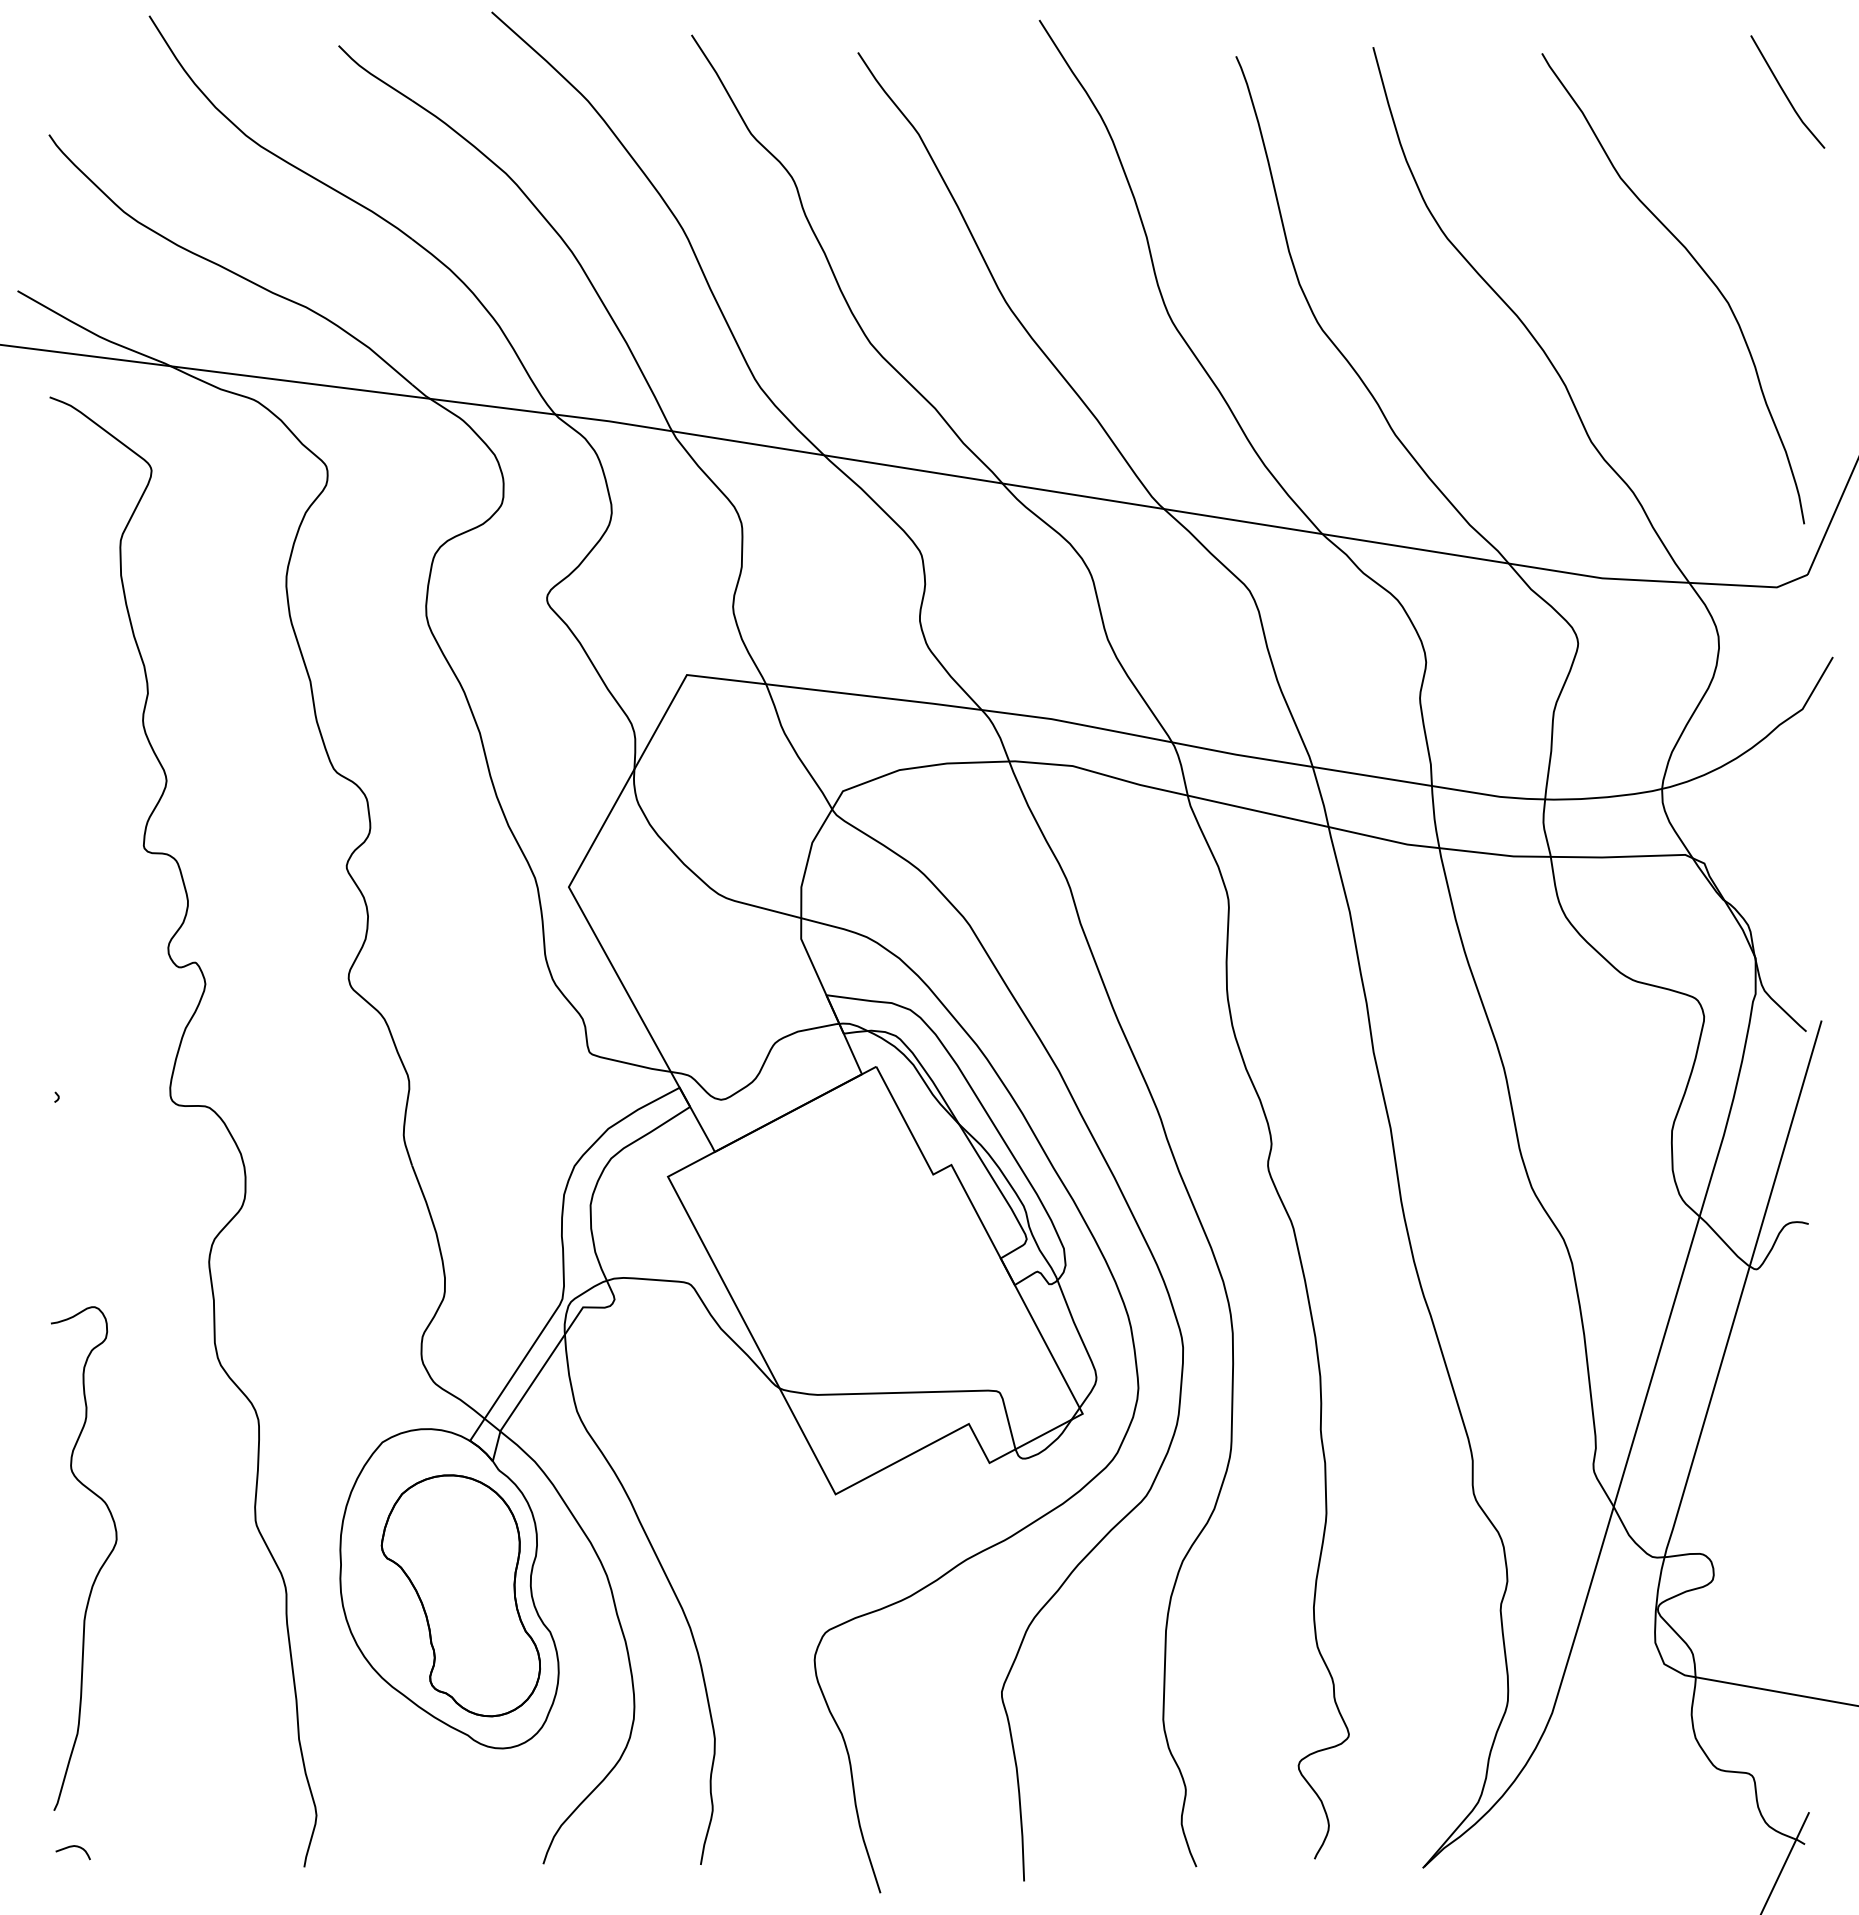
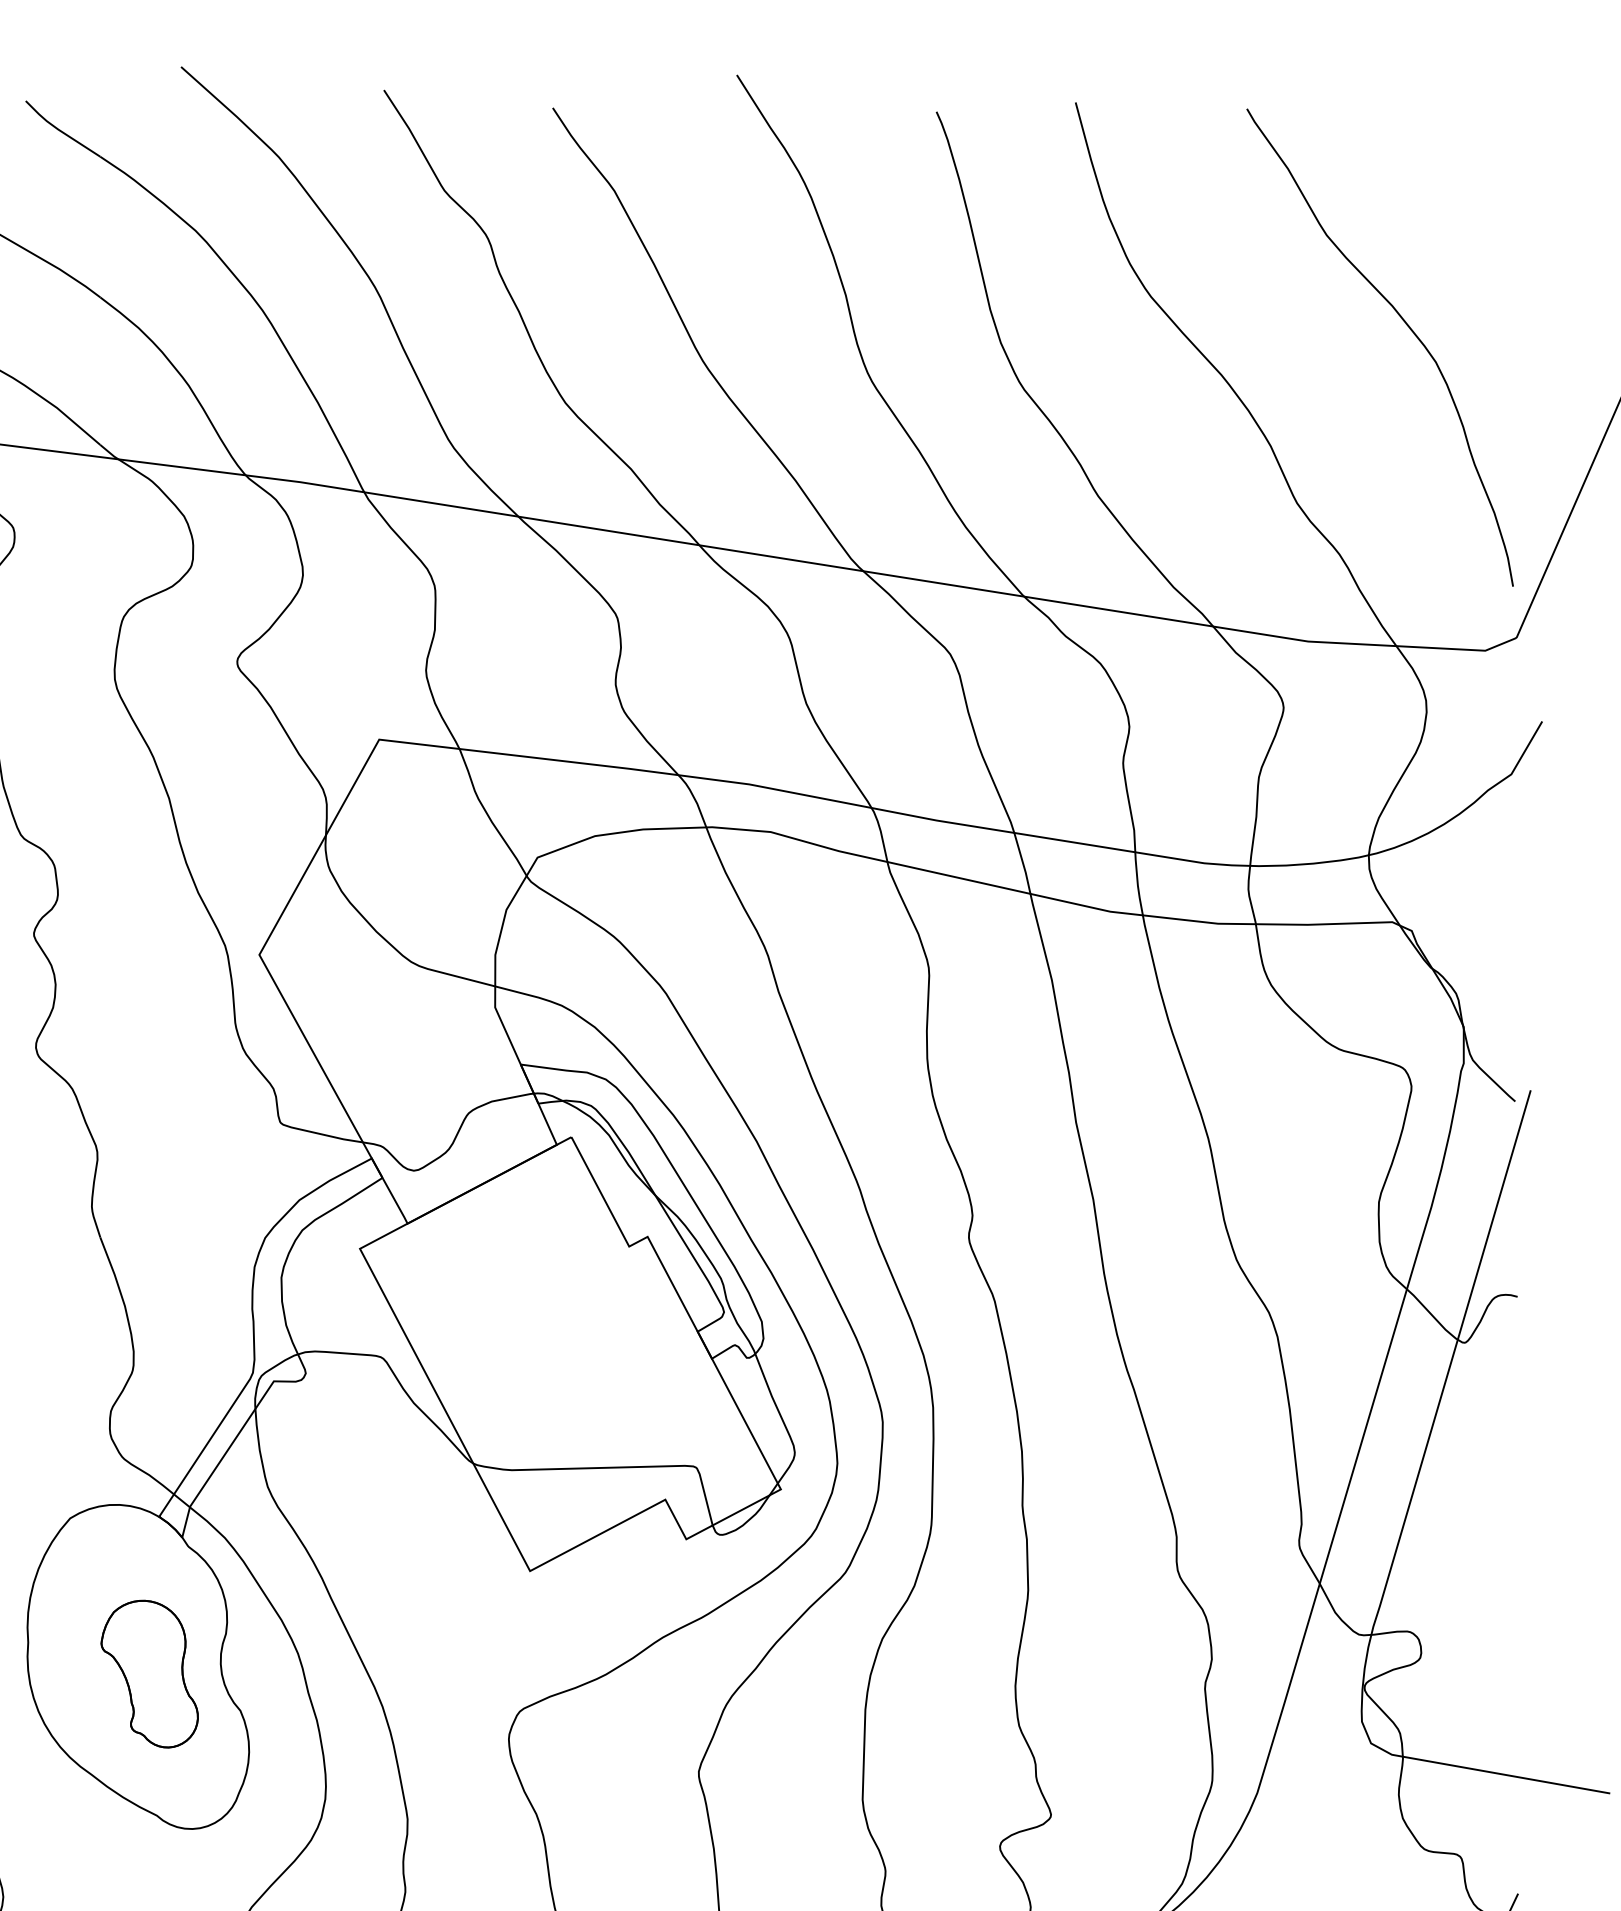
line: (1785, 92) -> (1494, 148), removed
part: (460, 1595) -> (149, 1673), size x0.6

